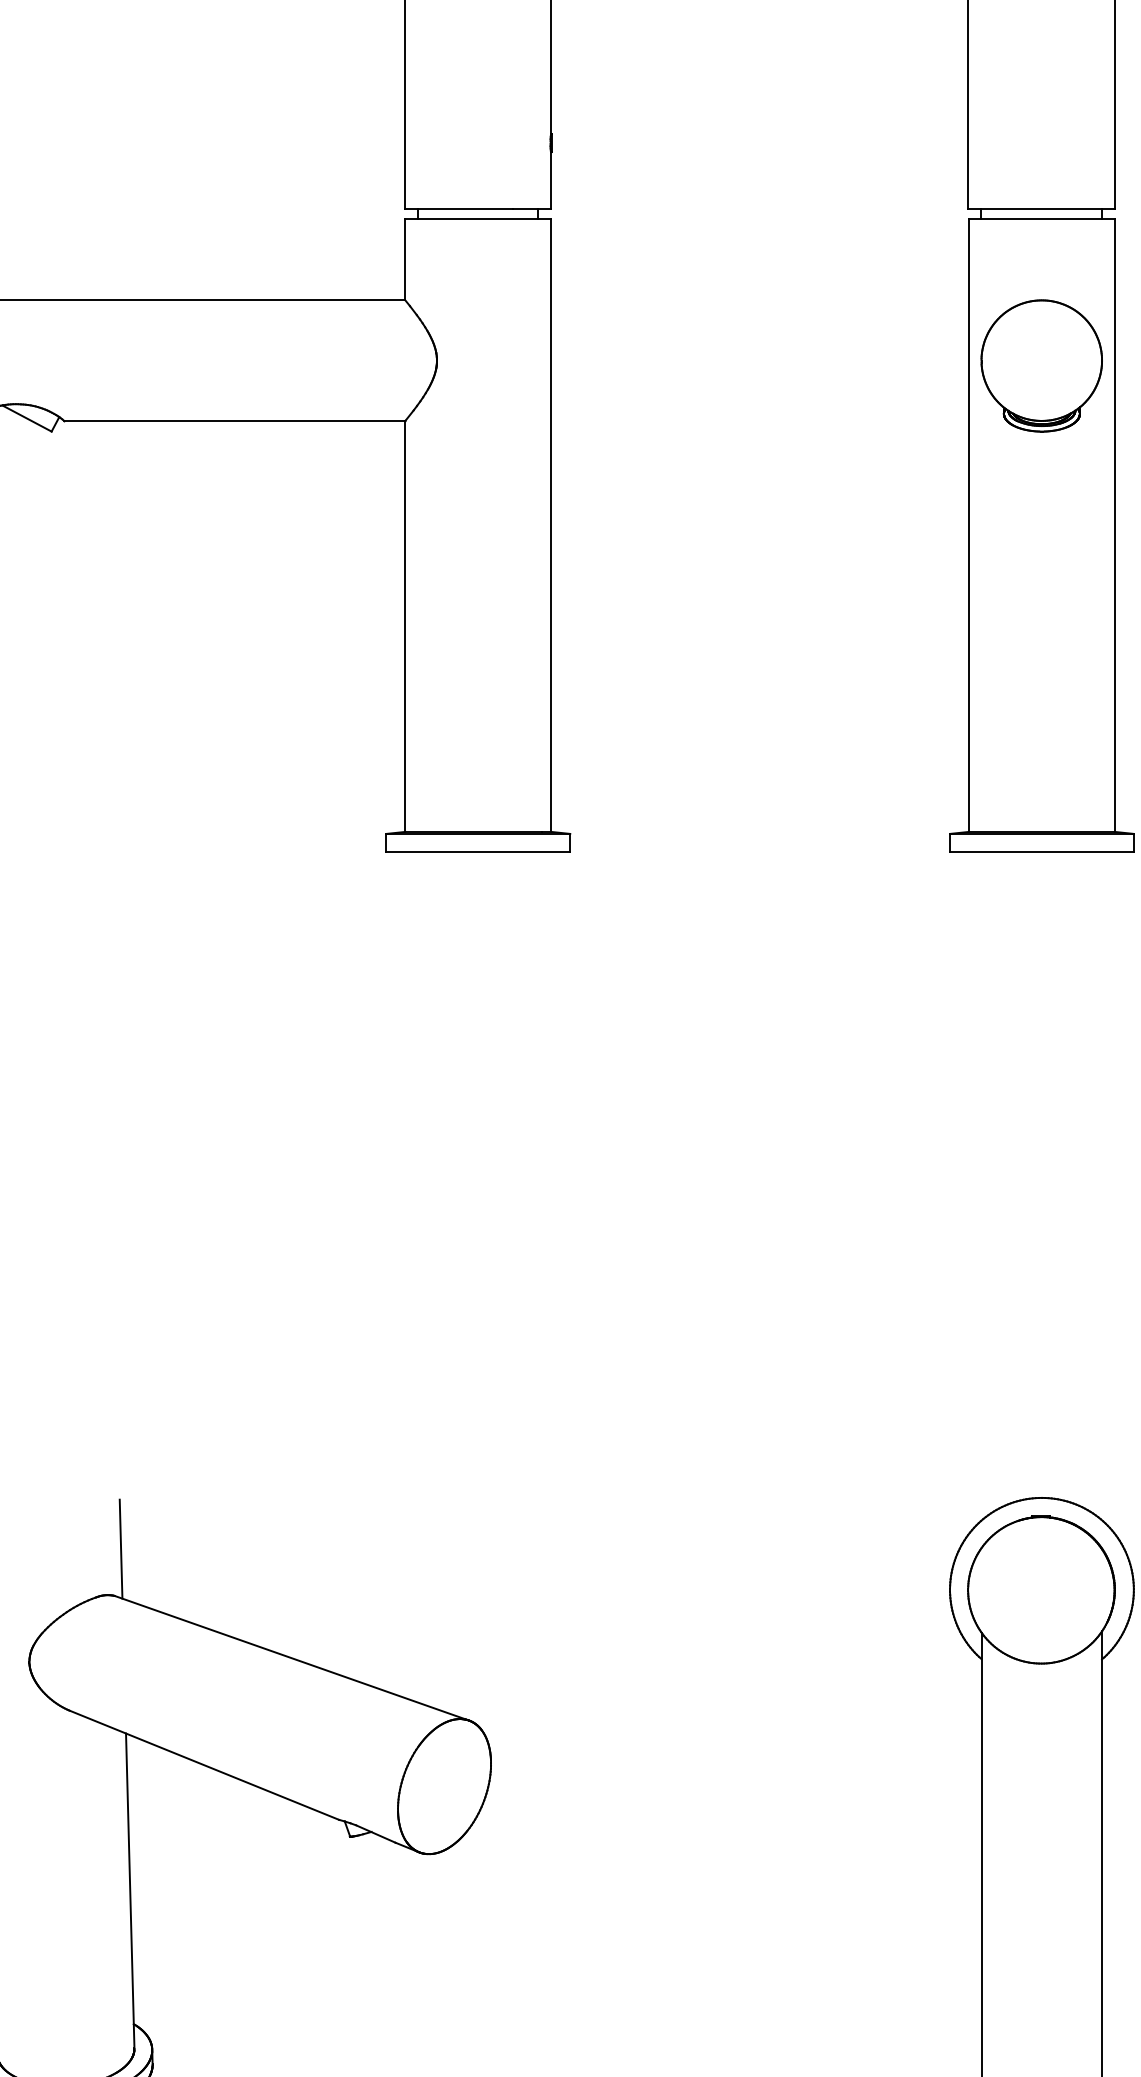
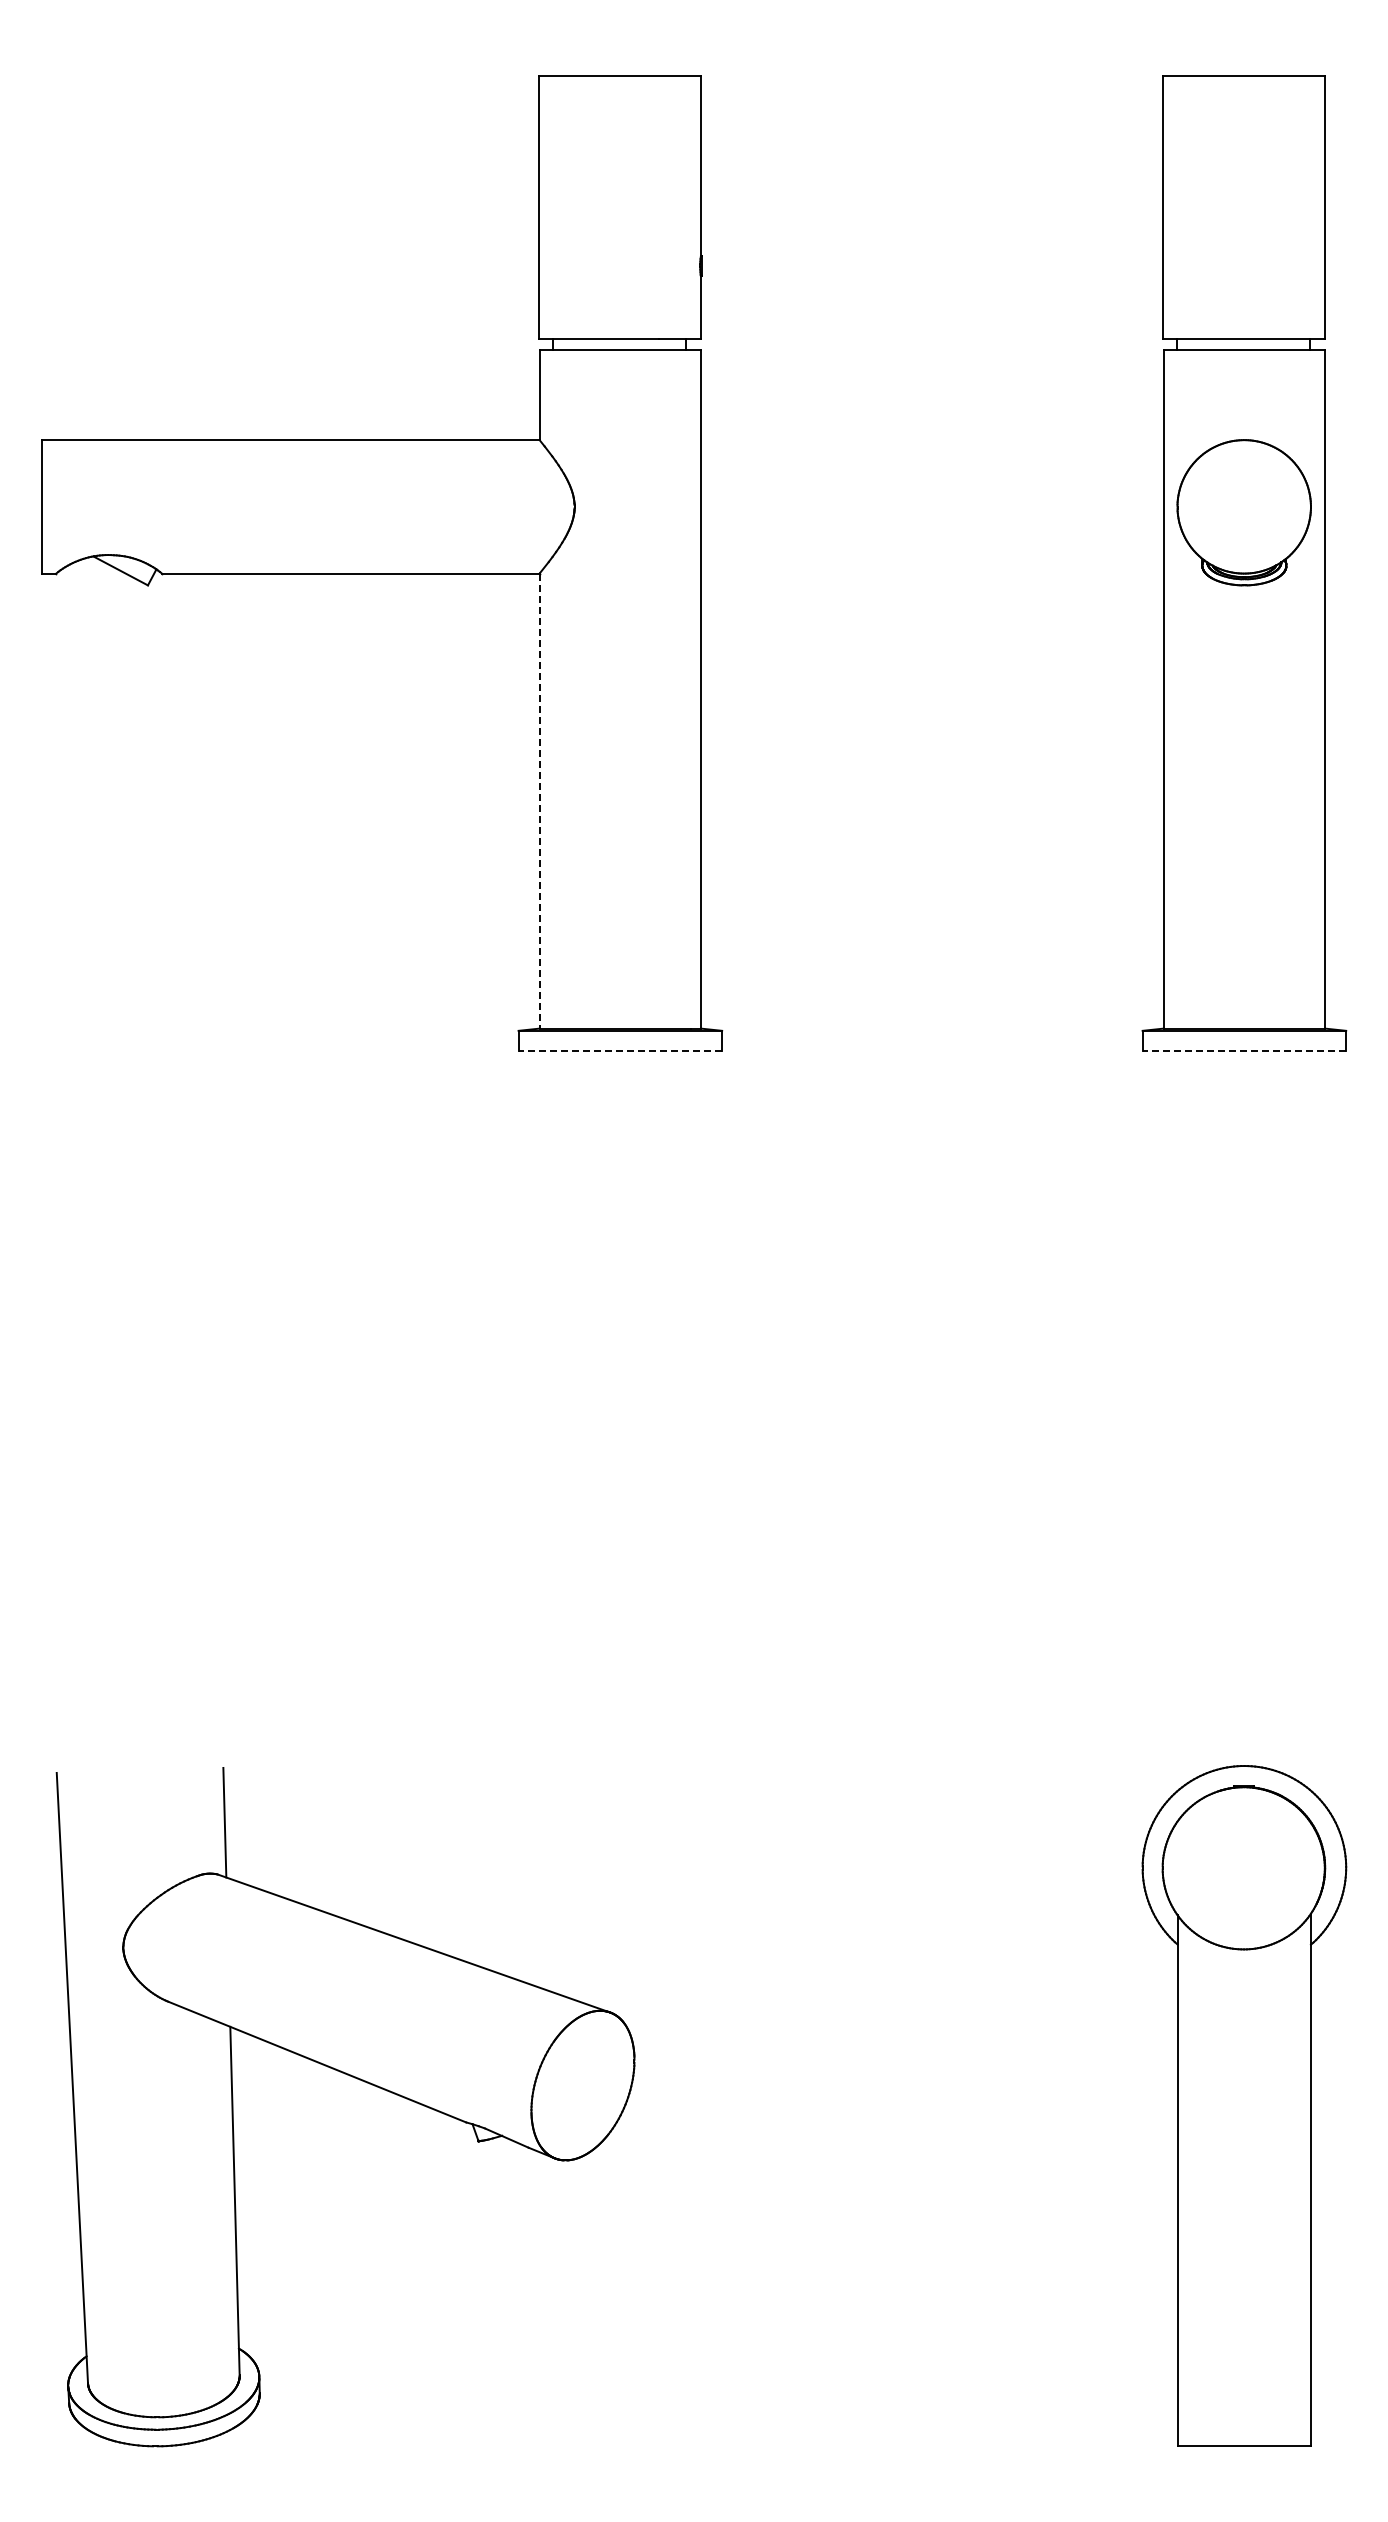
line: (405, 626) -> (539, 801), solid -> dashed
line: (478, 851) -> (620, 1050), solid -> dashed
line: (1042, 851) -> (1244, 1050), solid -> dashed

